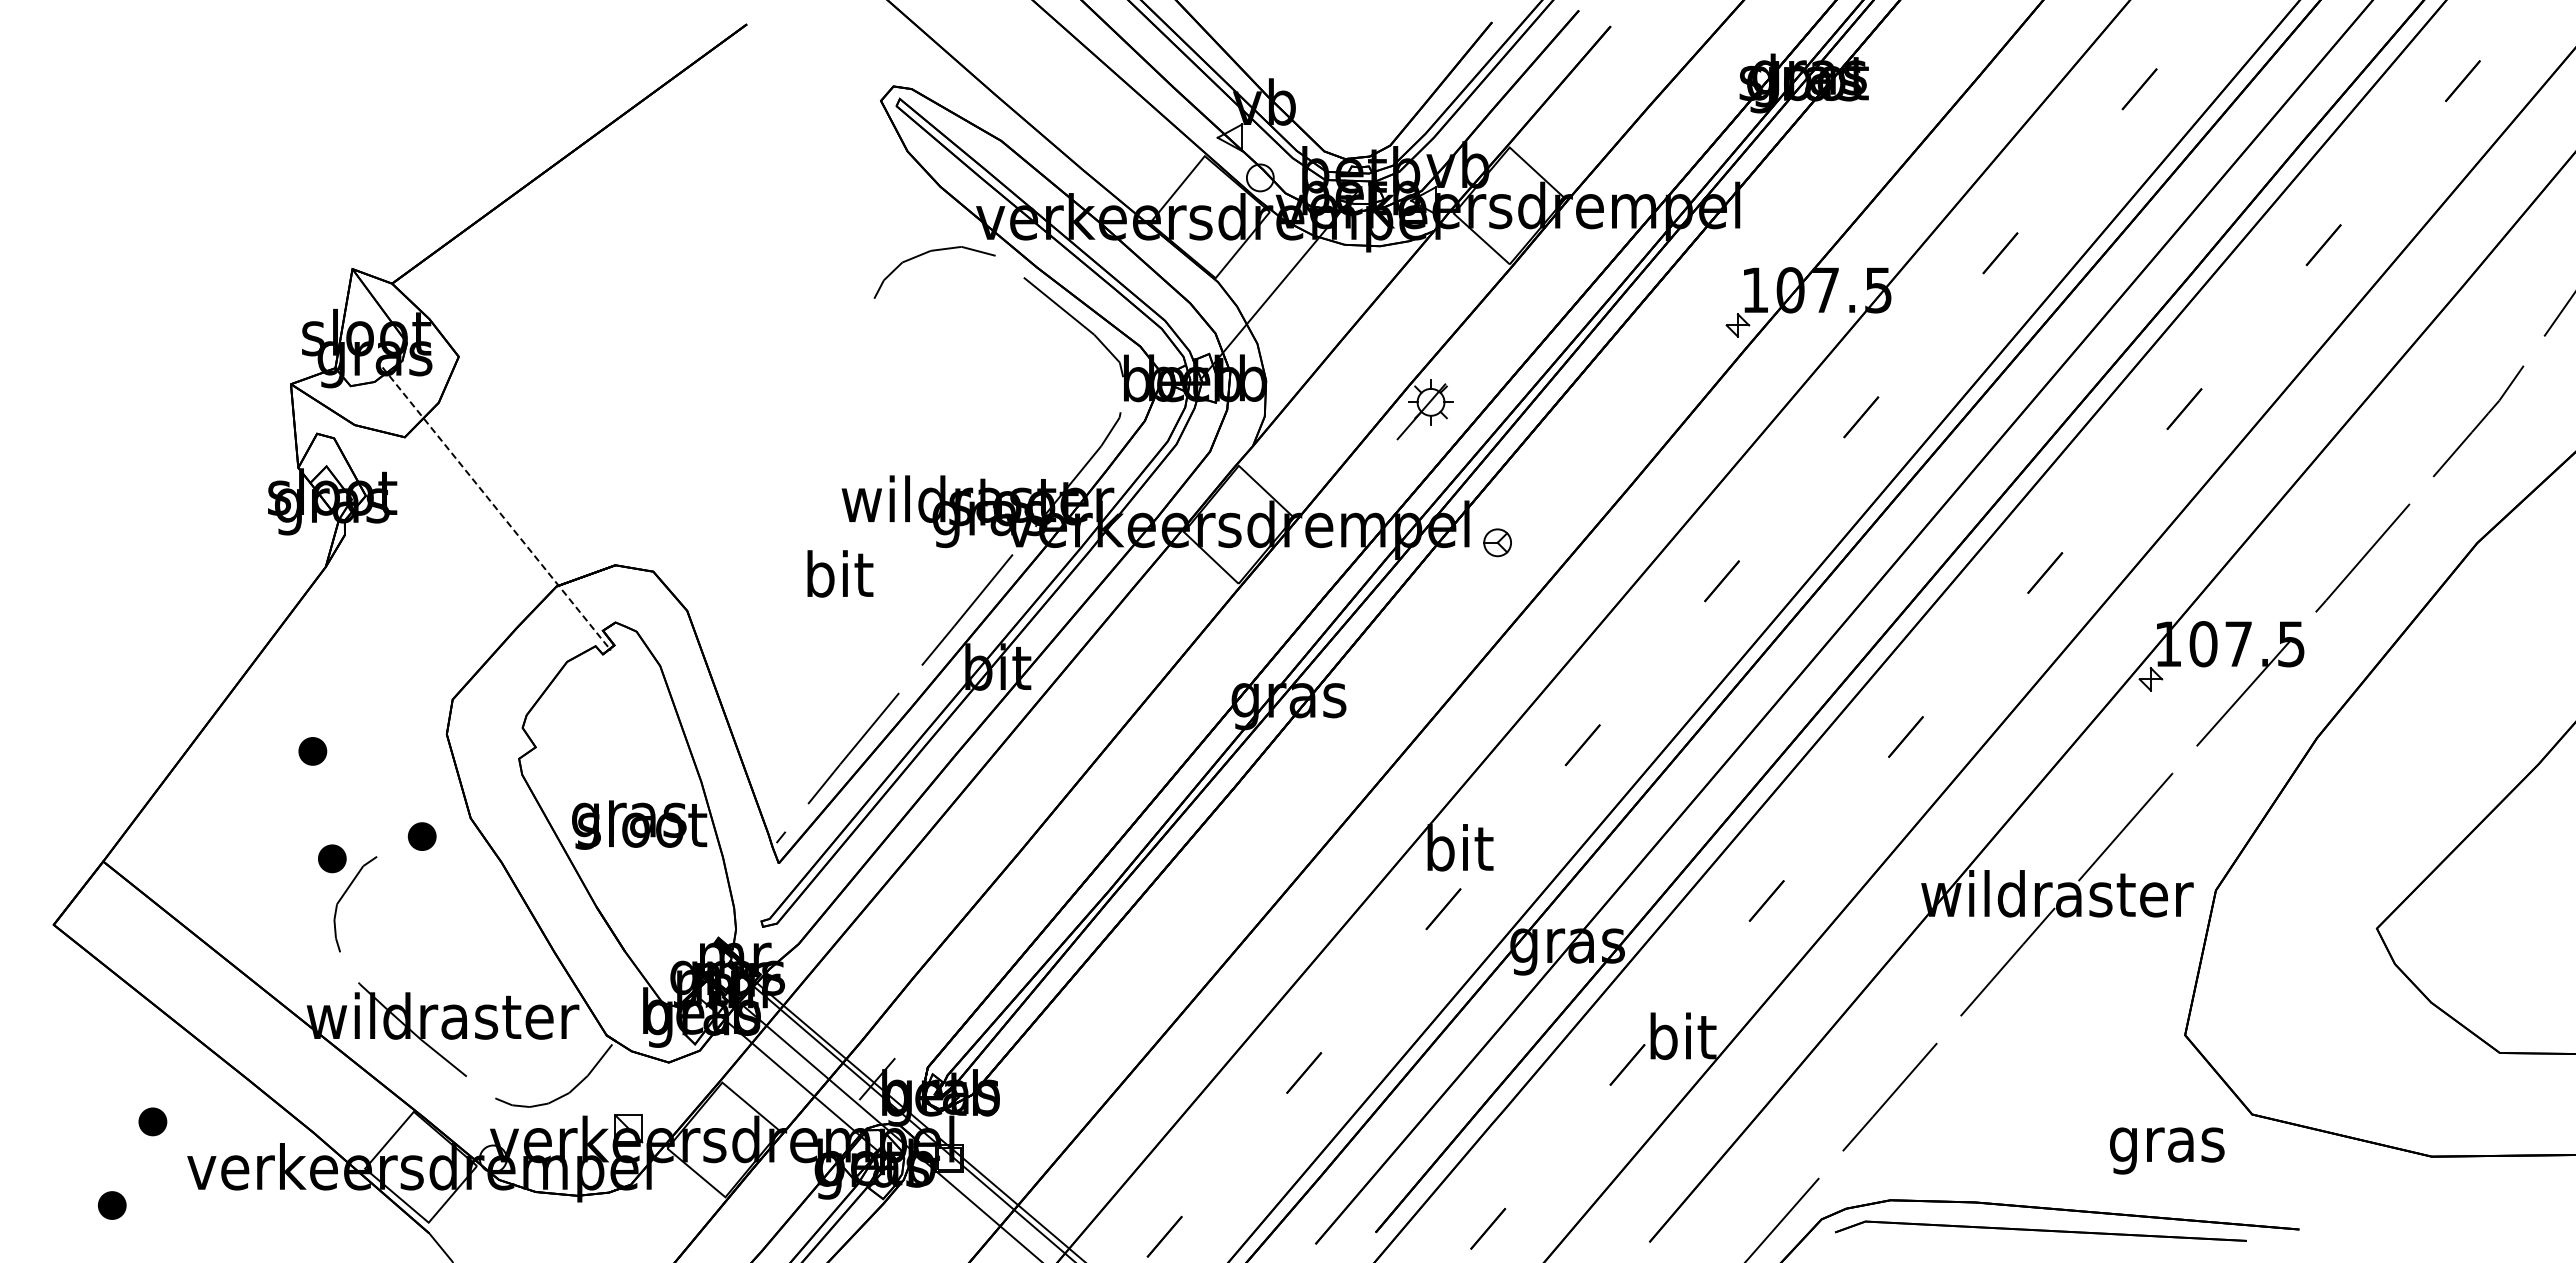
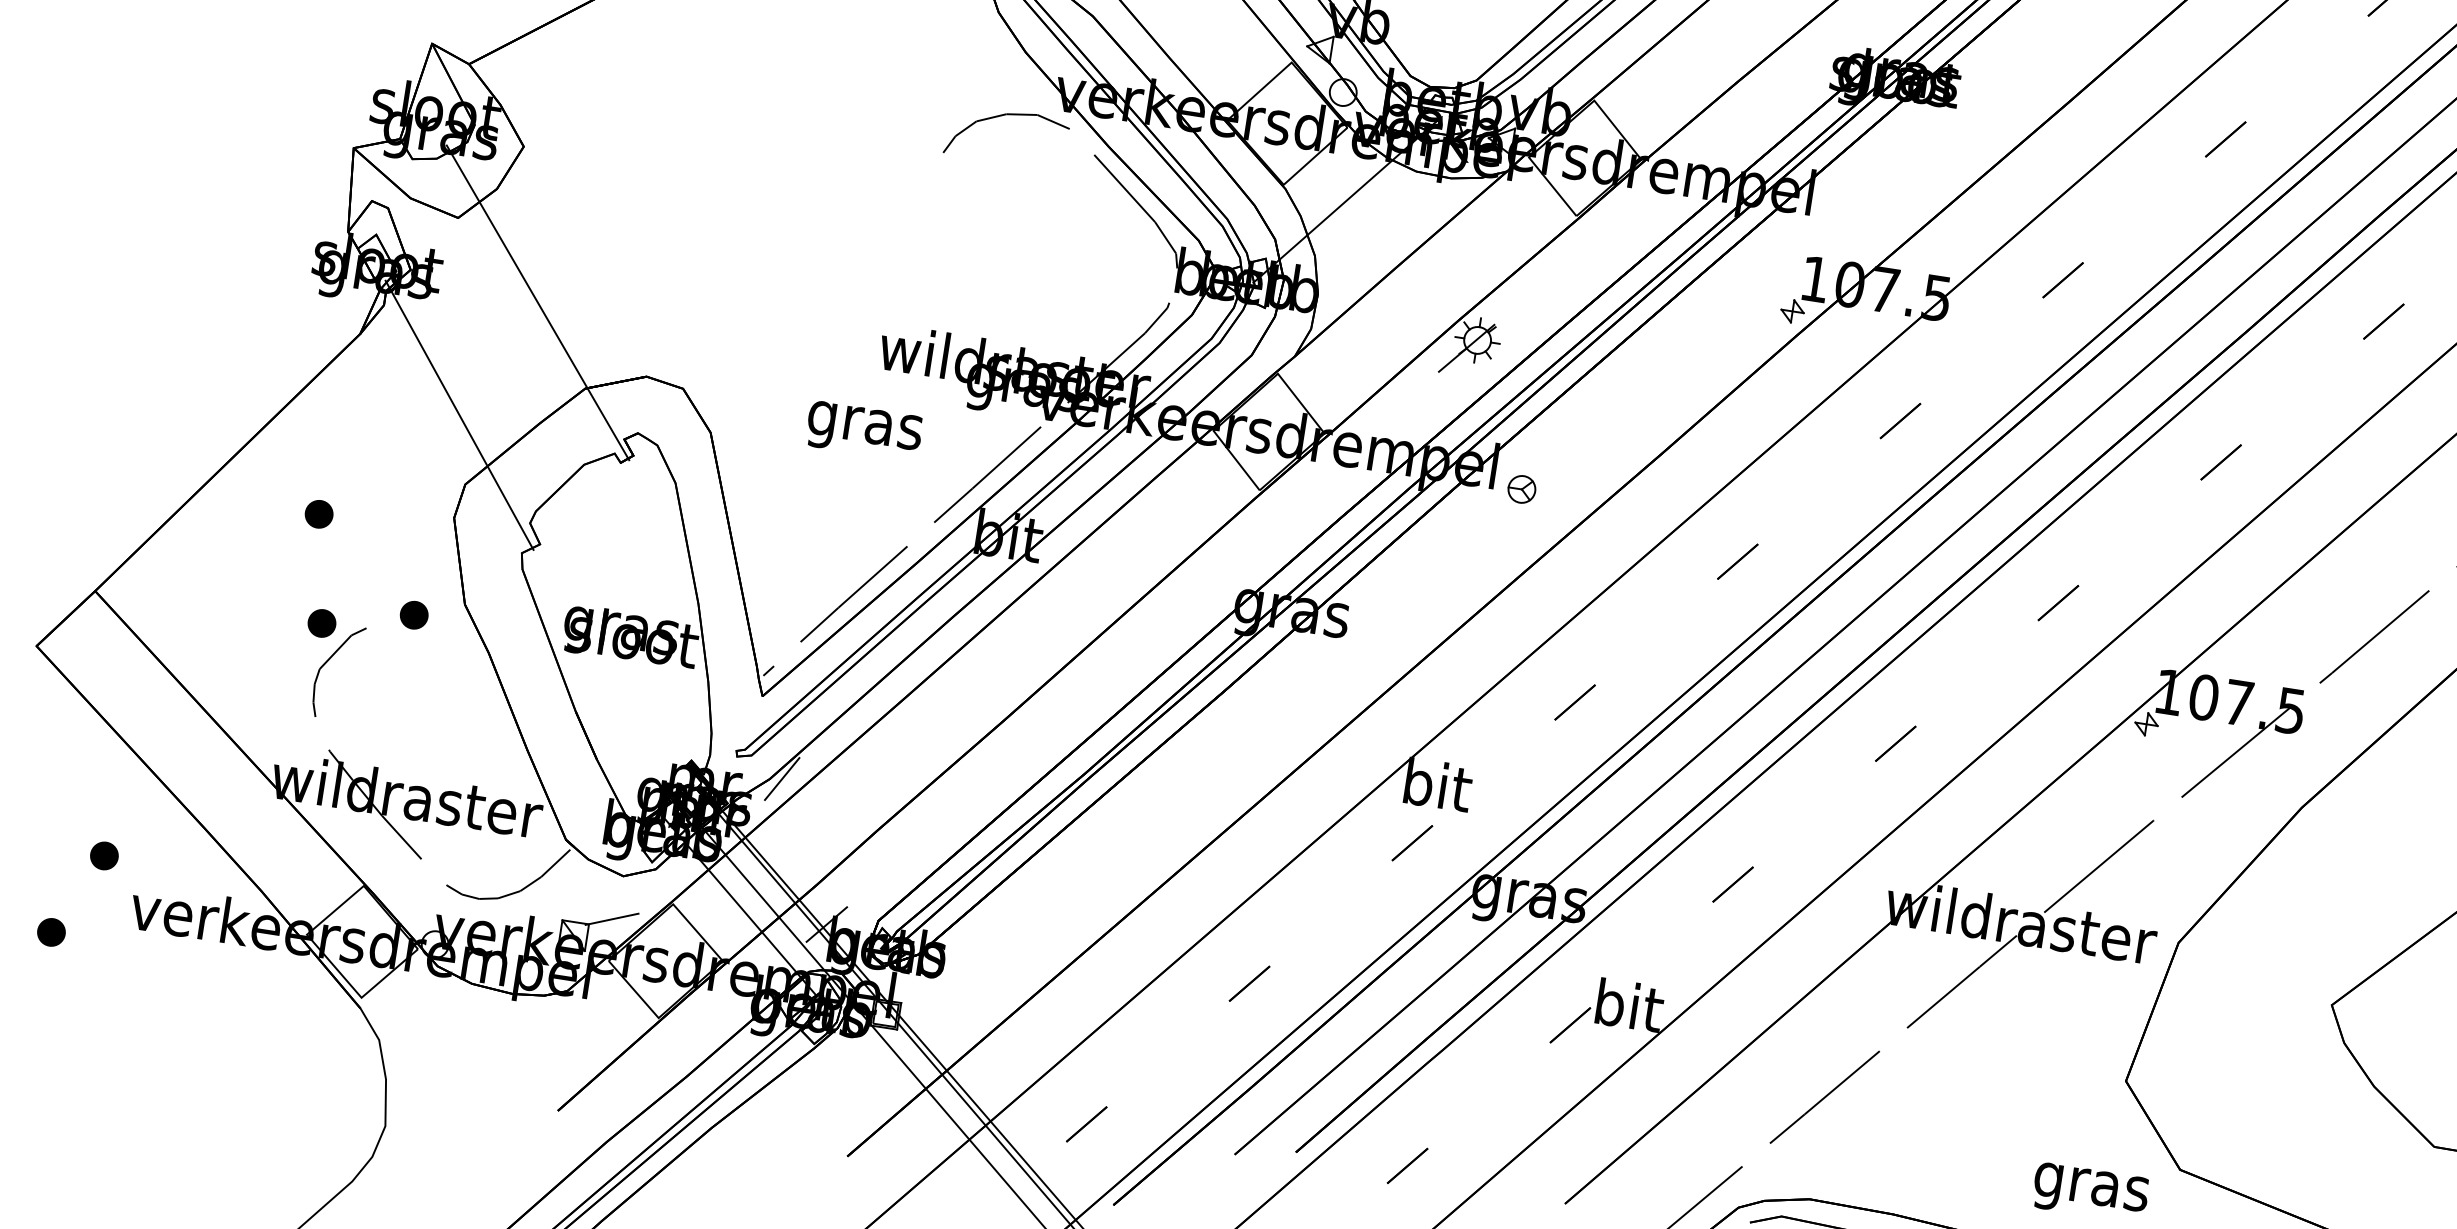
line: (496, 508) -> (537, 302), dashed -> solid
text: (838, 579) -> (864, 424), bit -> gras
line: (436, 631) -> (459, 414), added
line: (810, 941) -> (781, 778), added
line: (664, 1106) -> (612, 919), added

